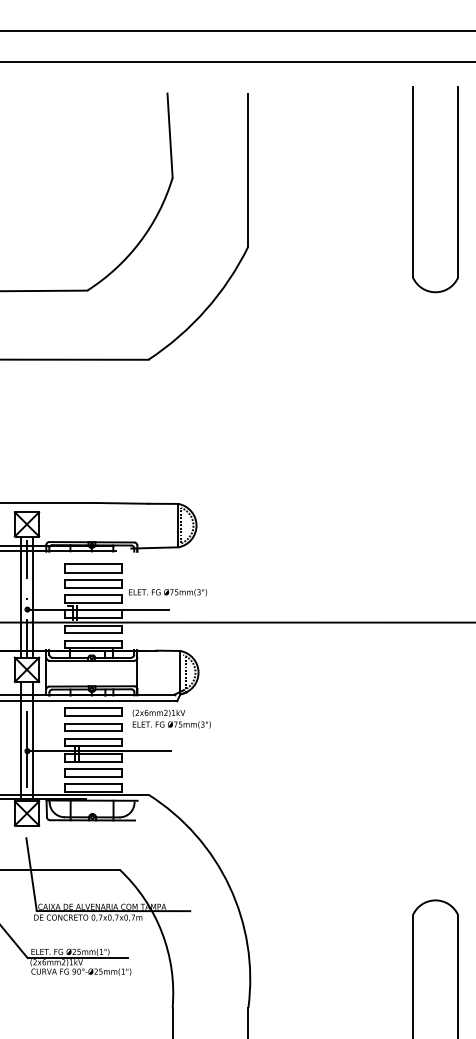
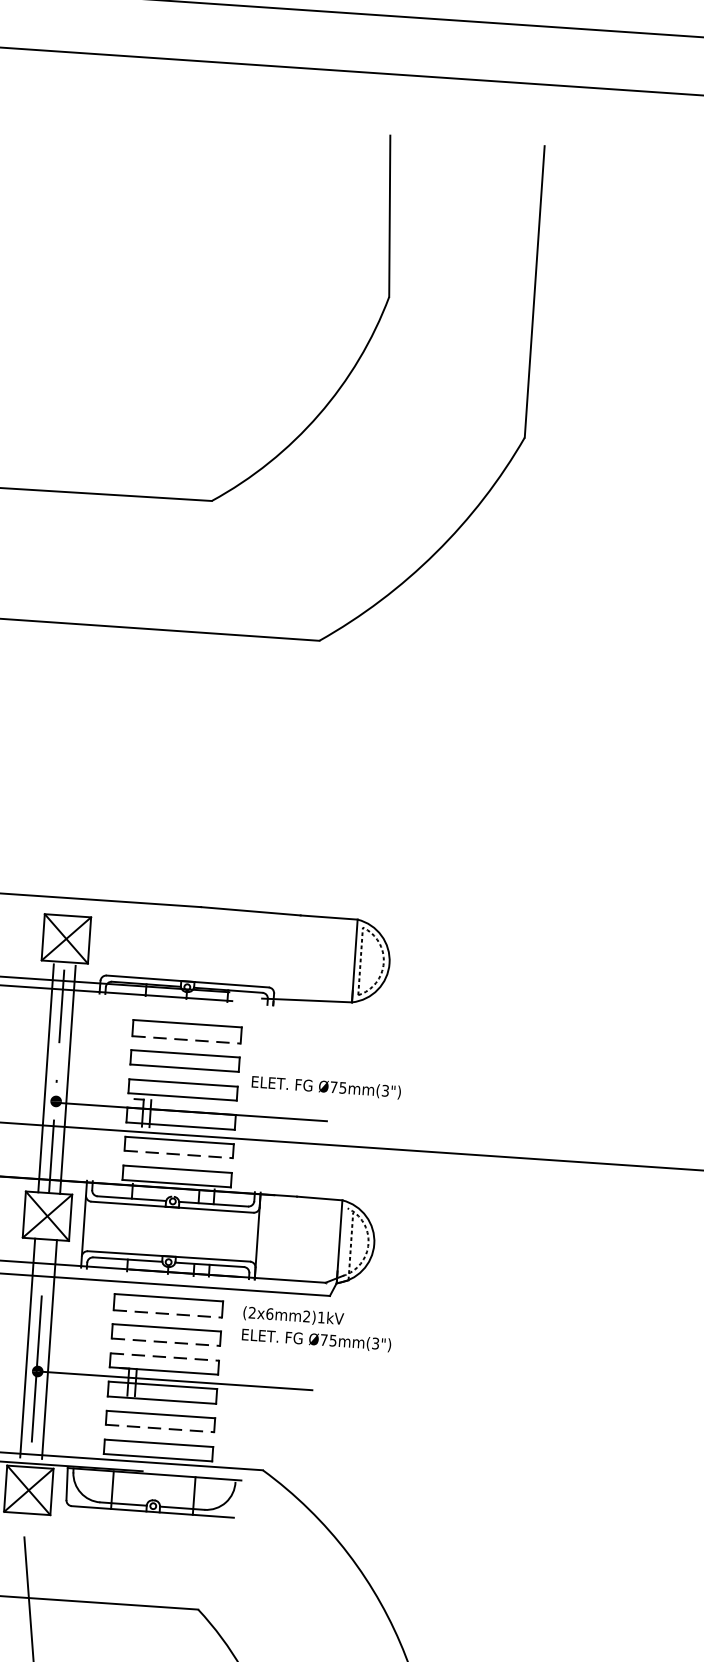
line: (93, 572) -> (186, 1039), solid -> dashed
line: (93, 632) -> (179, 1153), solid -> dashed
line: (93, 716) -> (168, 1313), solid -> dashed
line: (93, 731) -> (166, 1342), solid -> dashed
line: (93, 739) -> (165, 1357), solid -> dashed
line: (93, 776) -> (160, 1428), solid -> dashed

